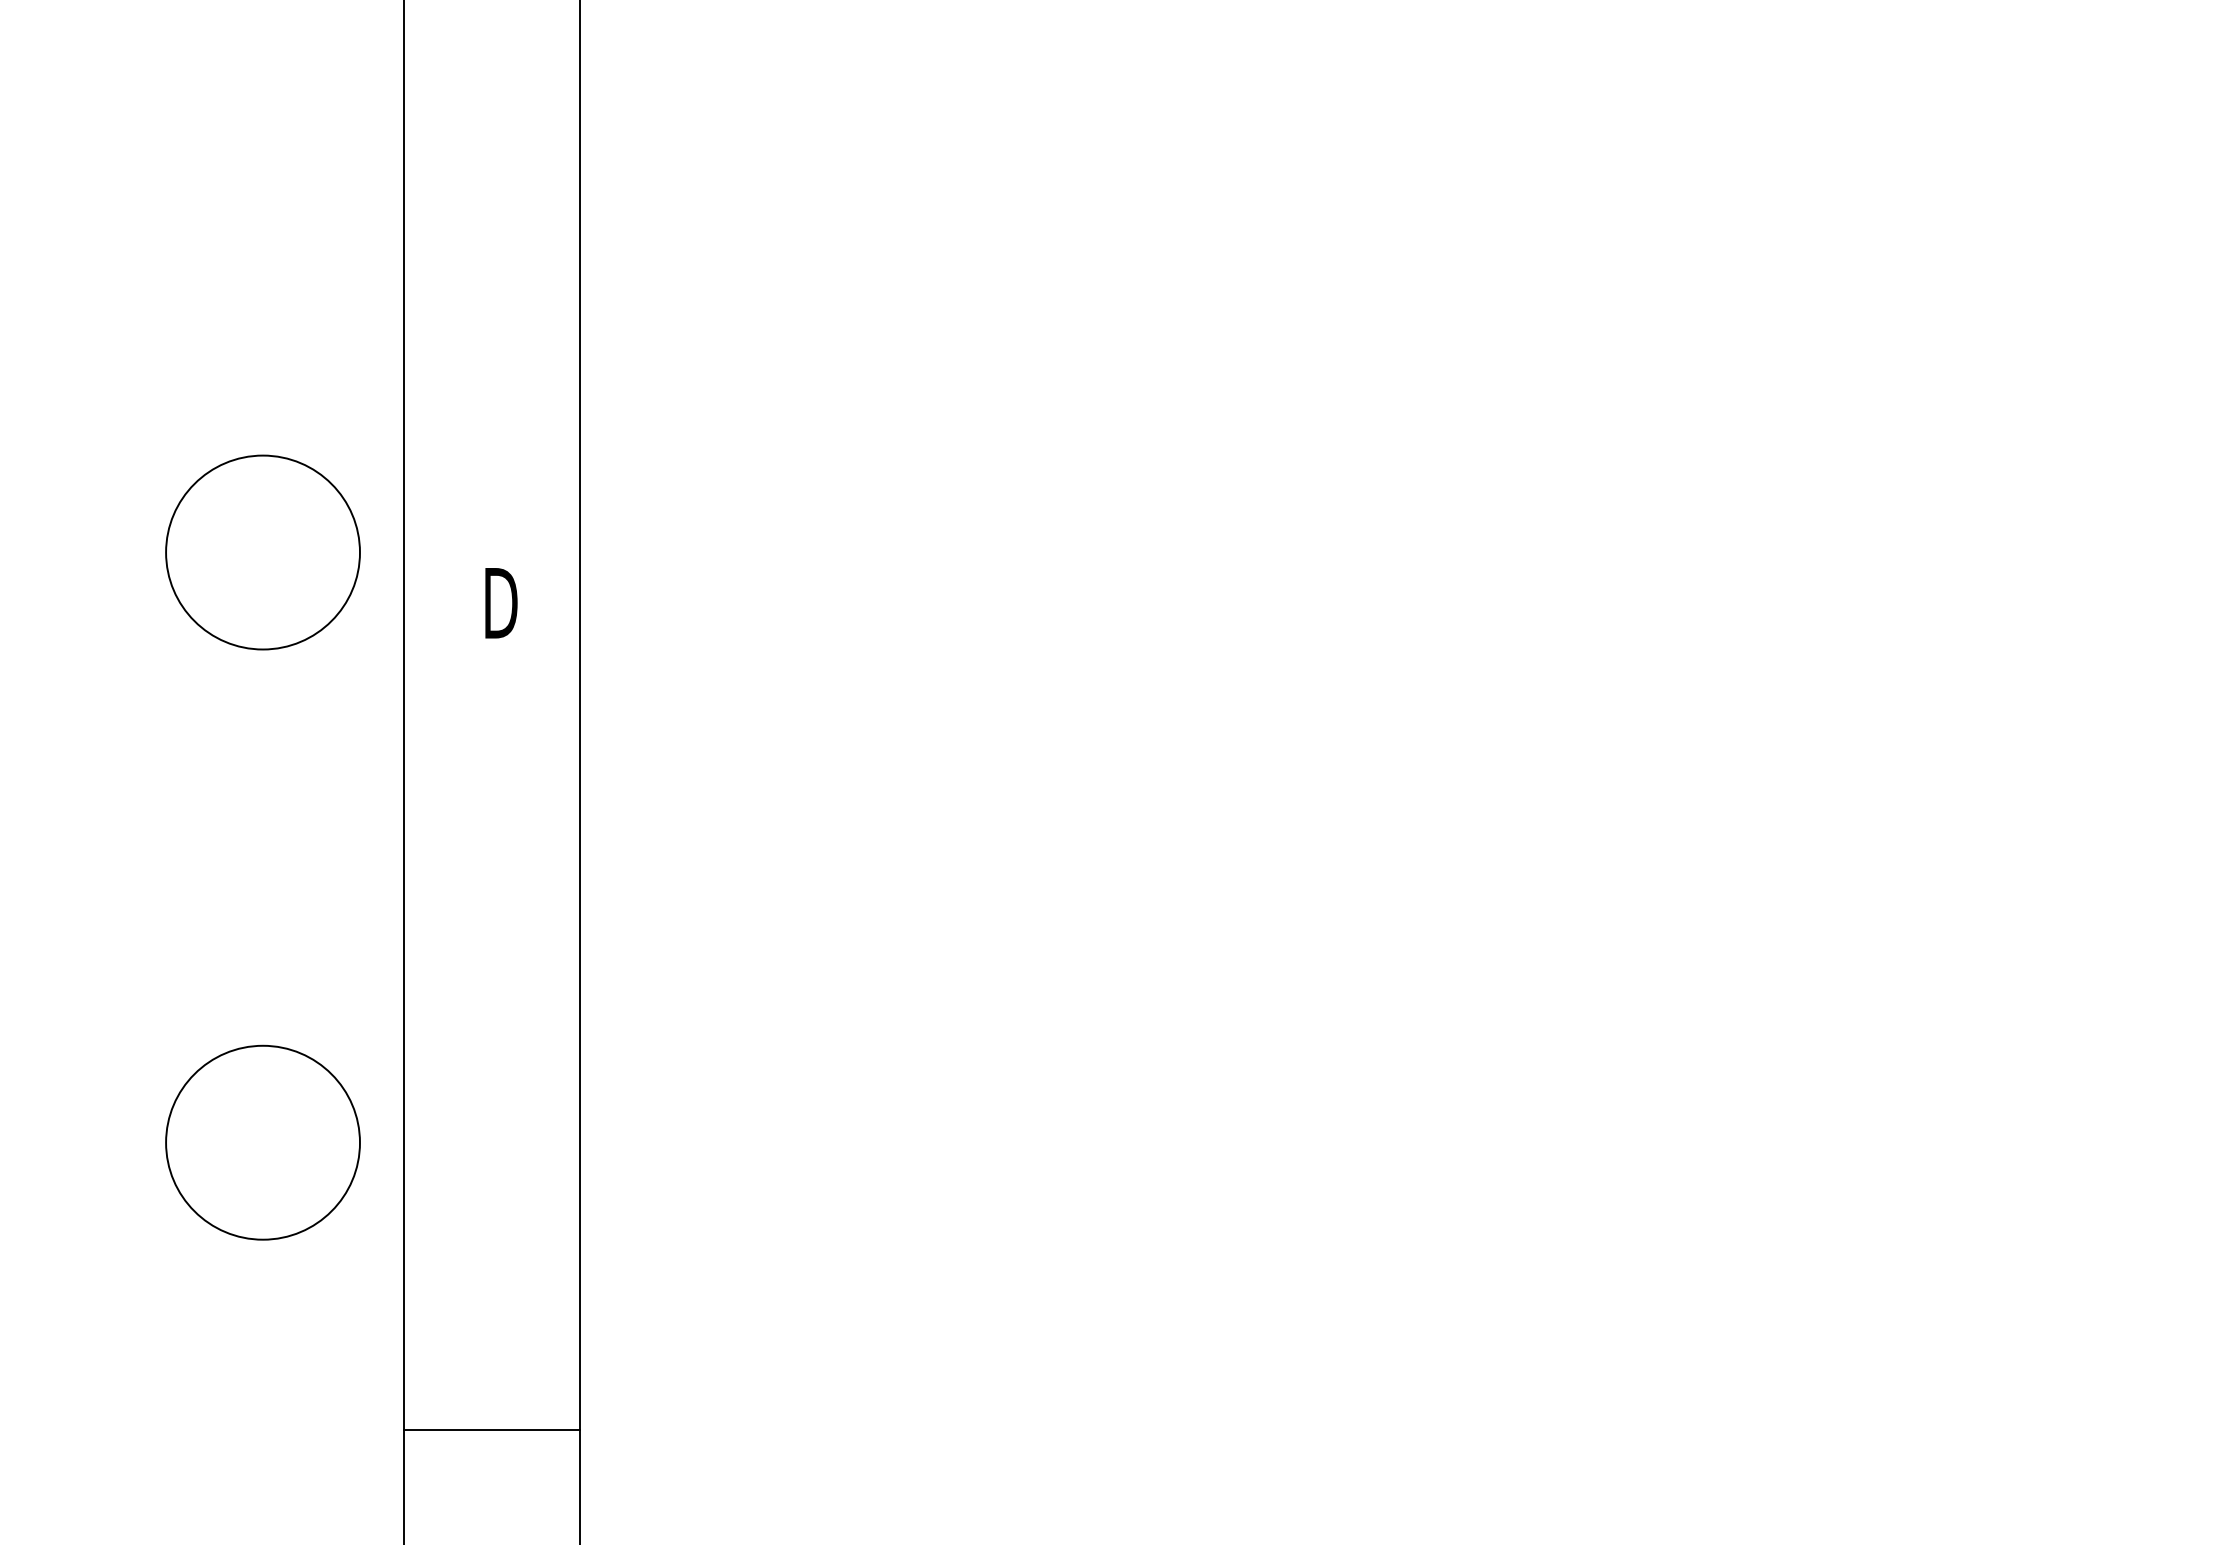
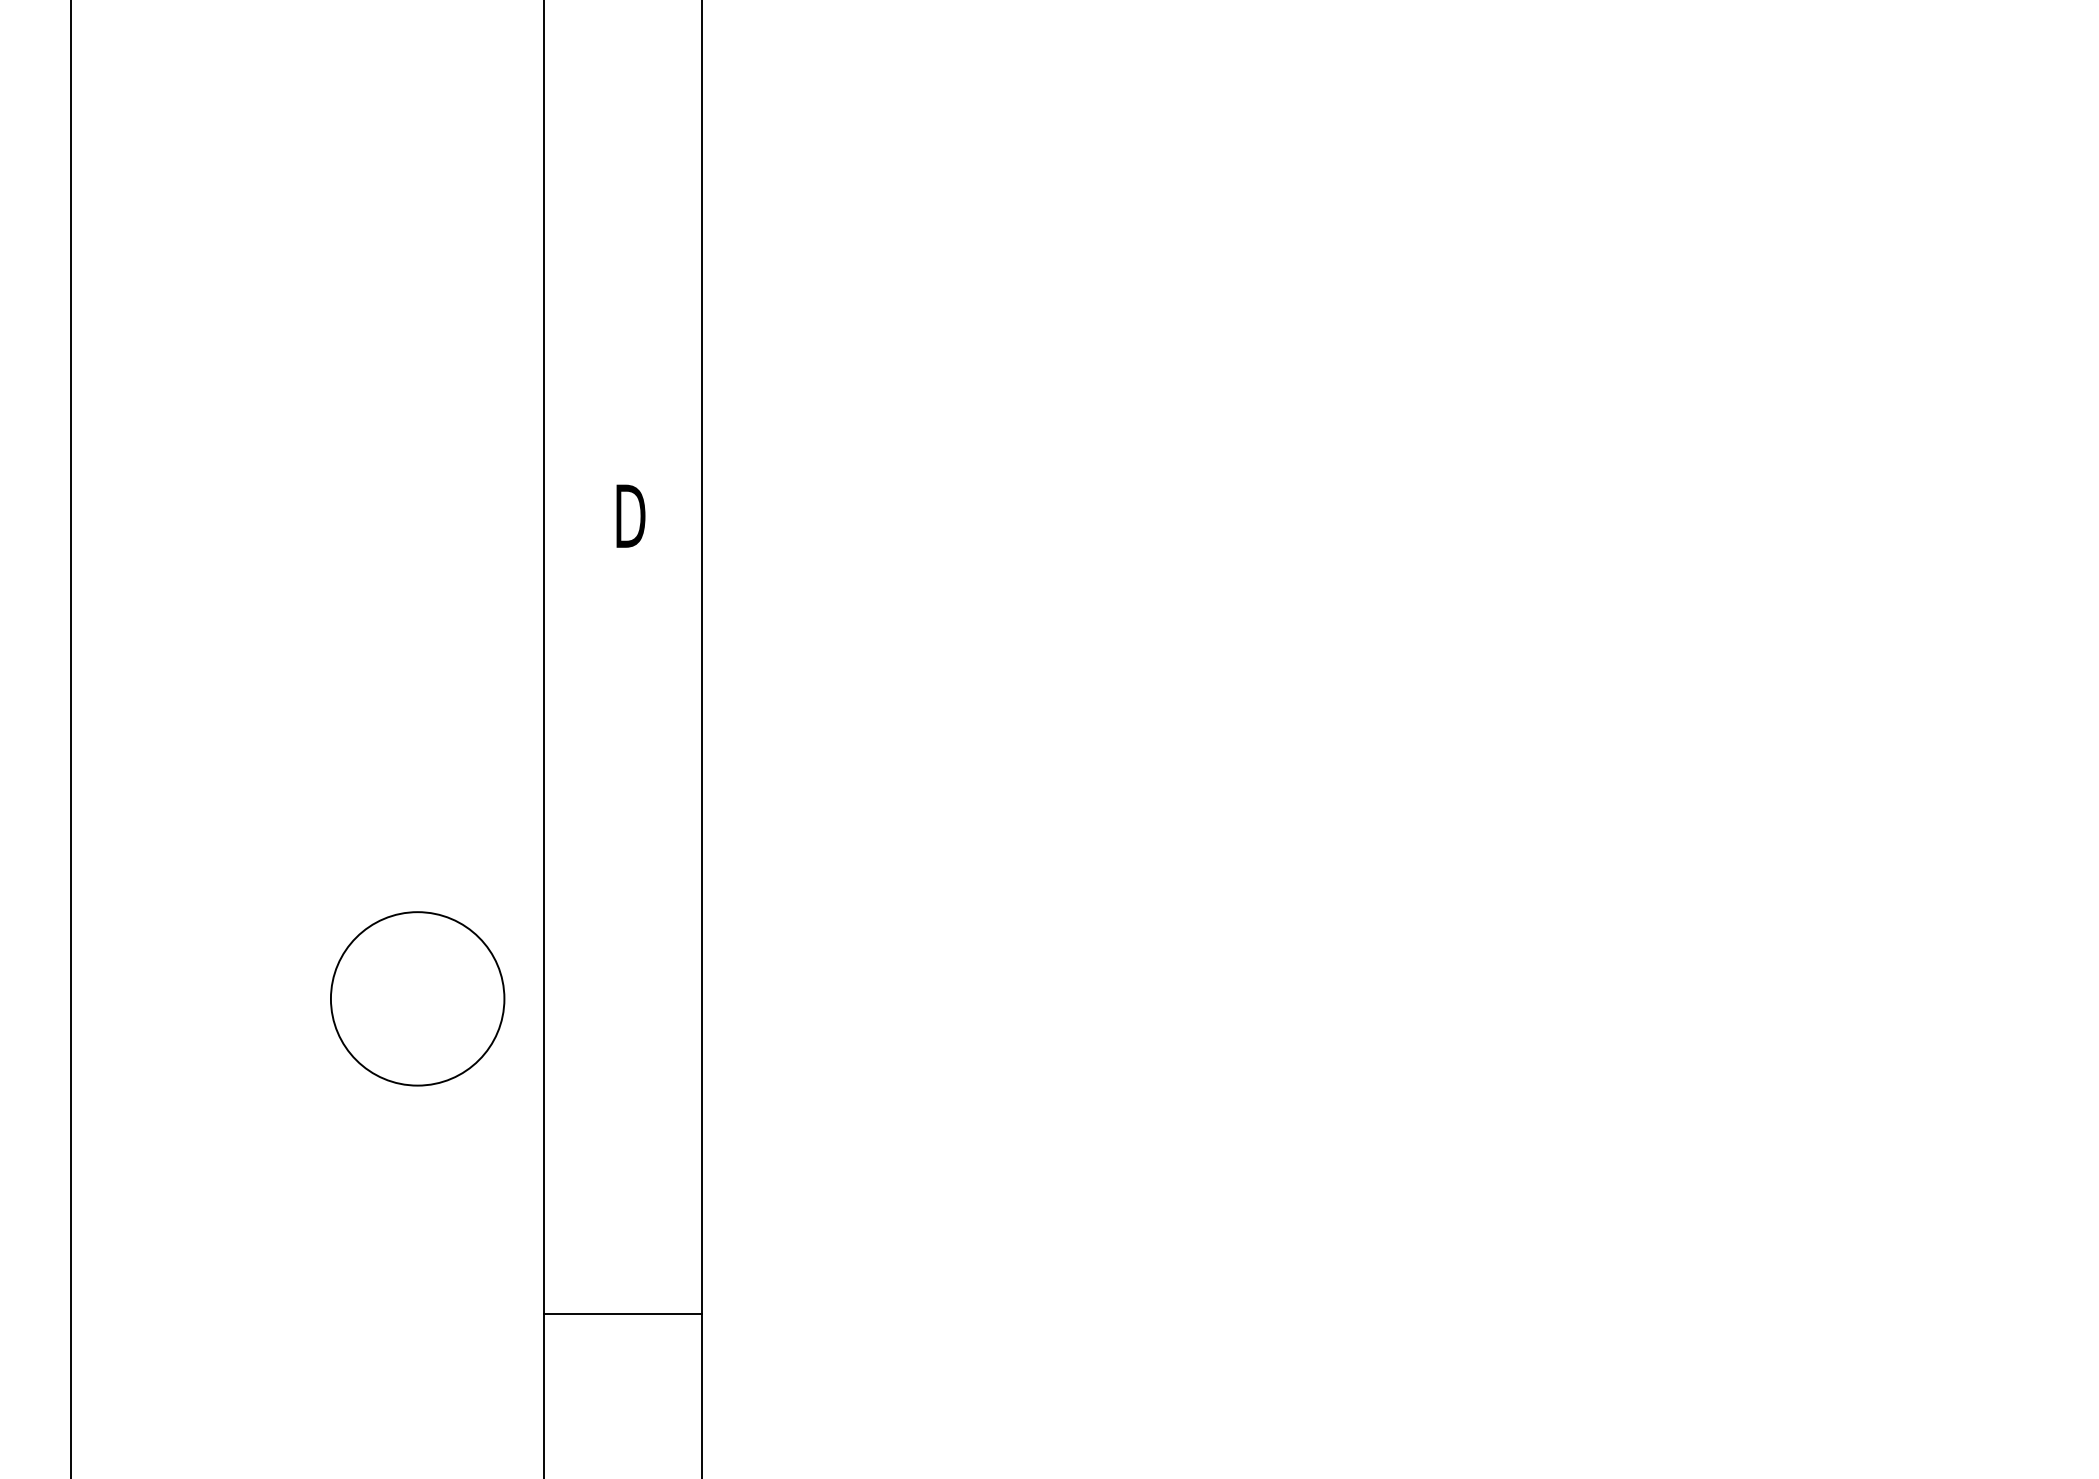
circle: (262, 552) -> (417, 470), removed
line: (491, 1430) -> (622, 1314), moved

